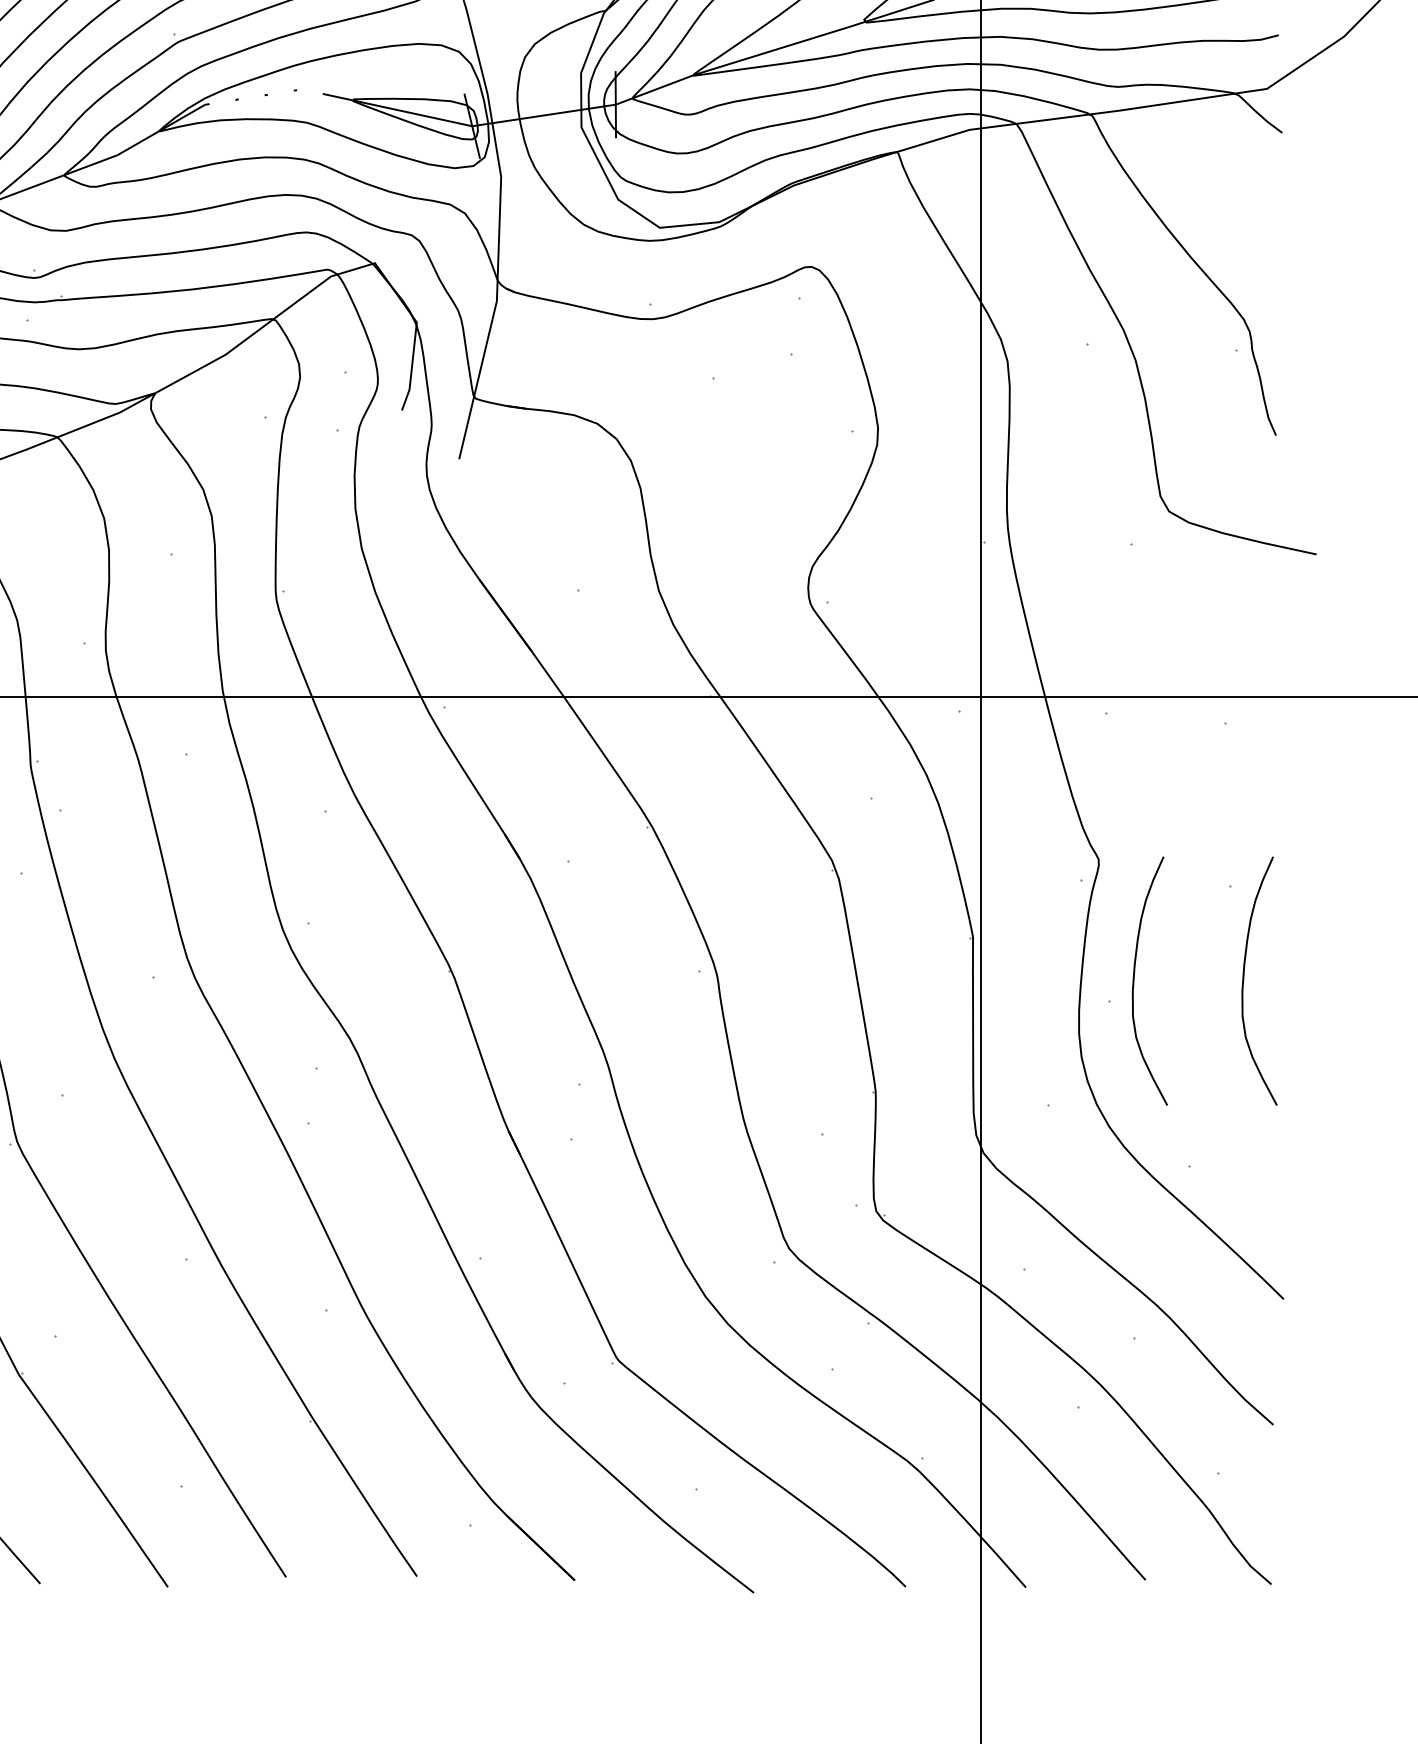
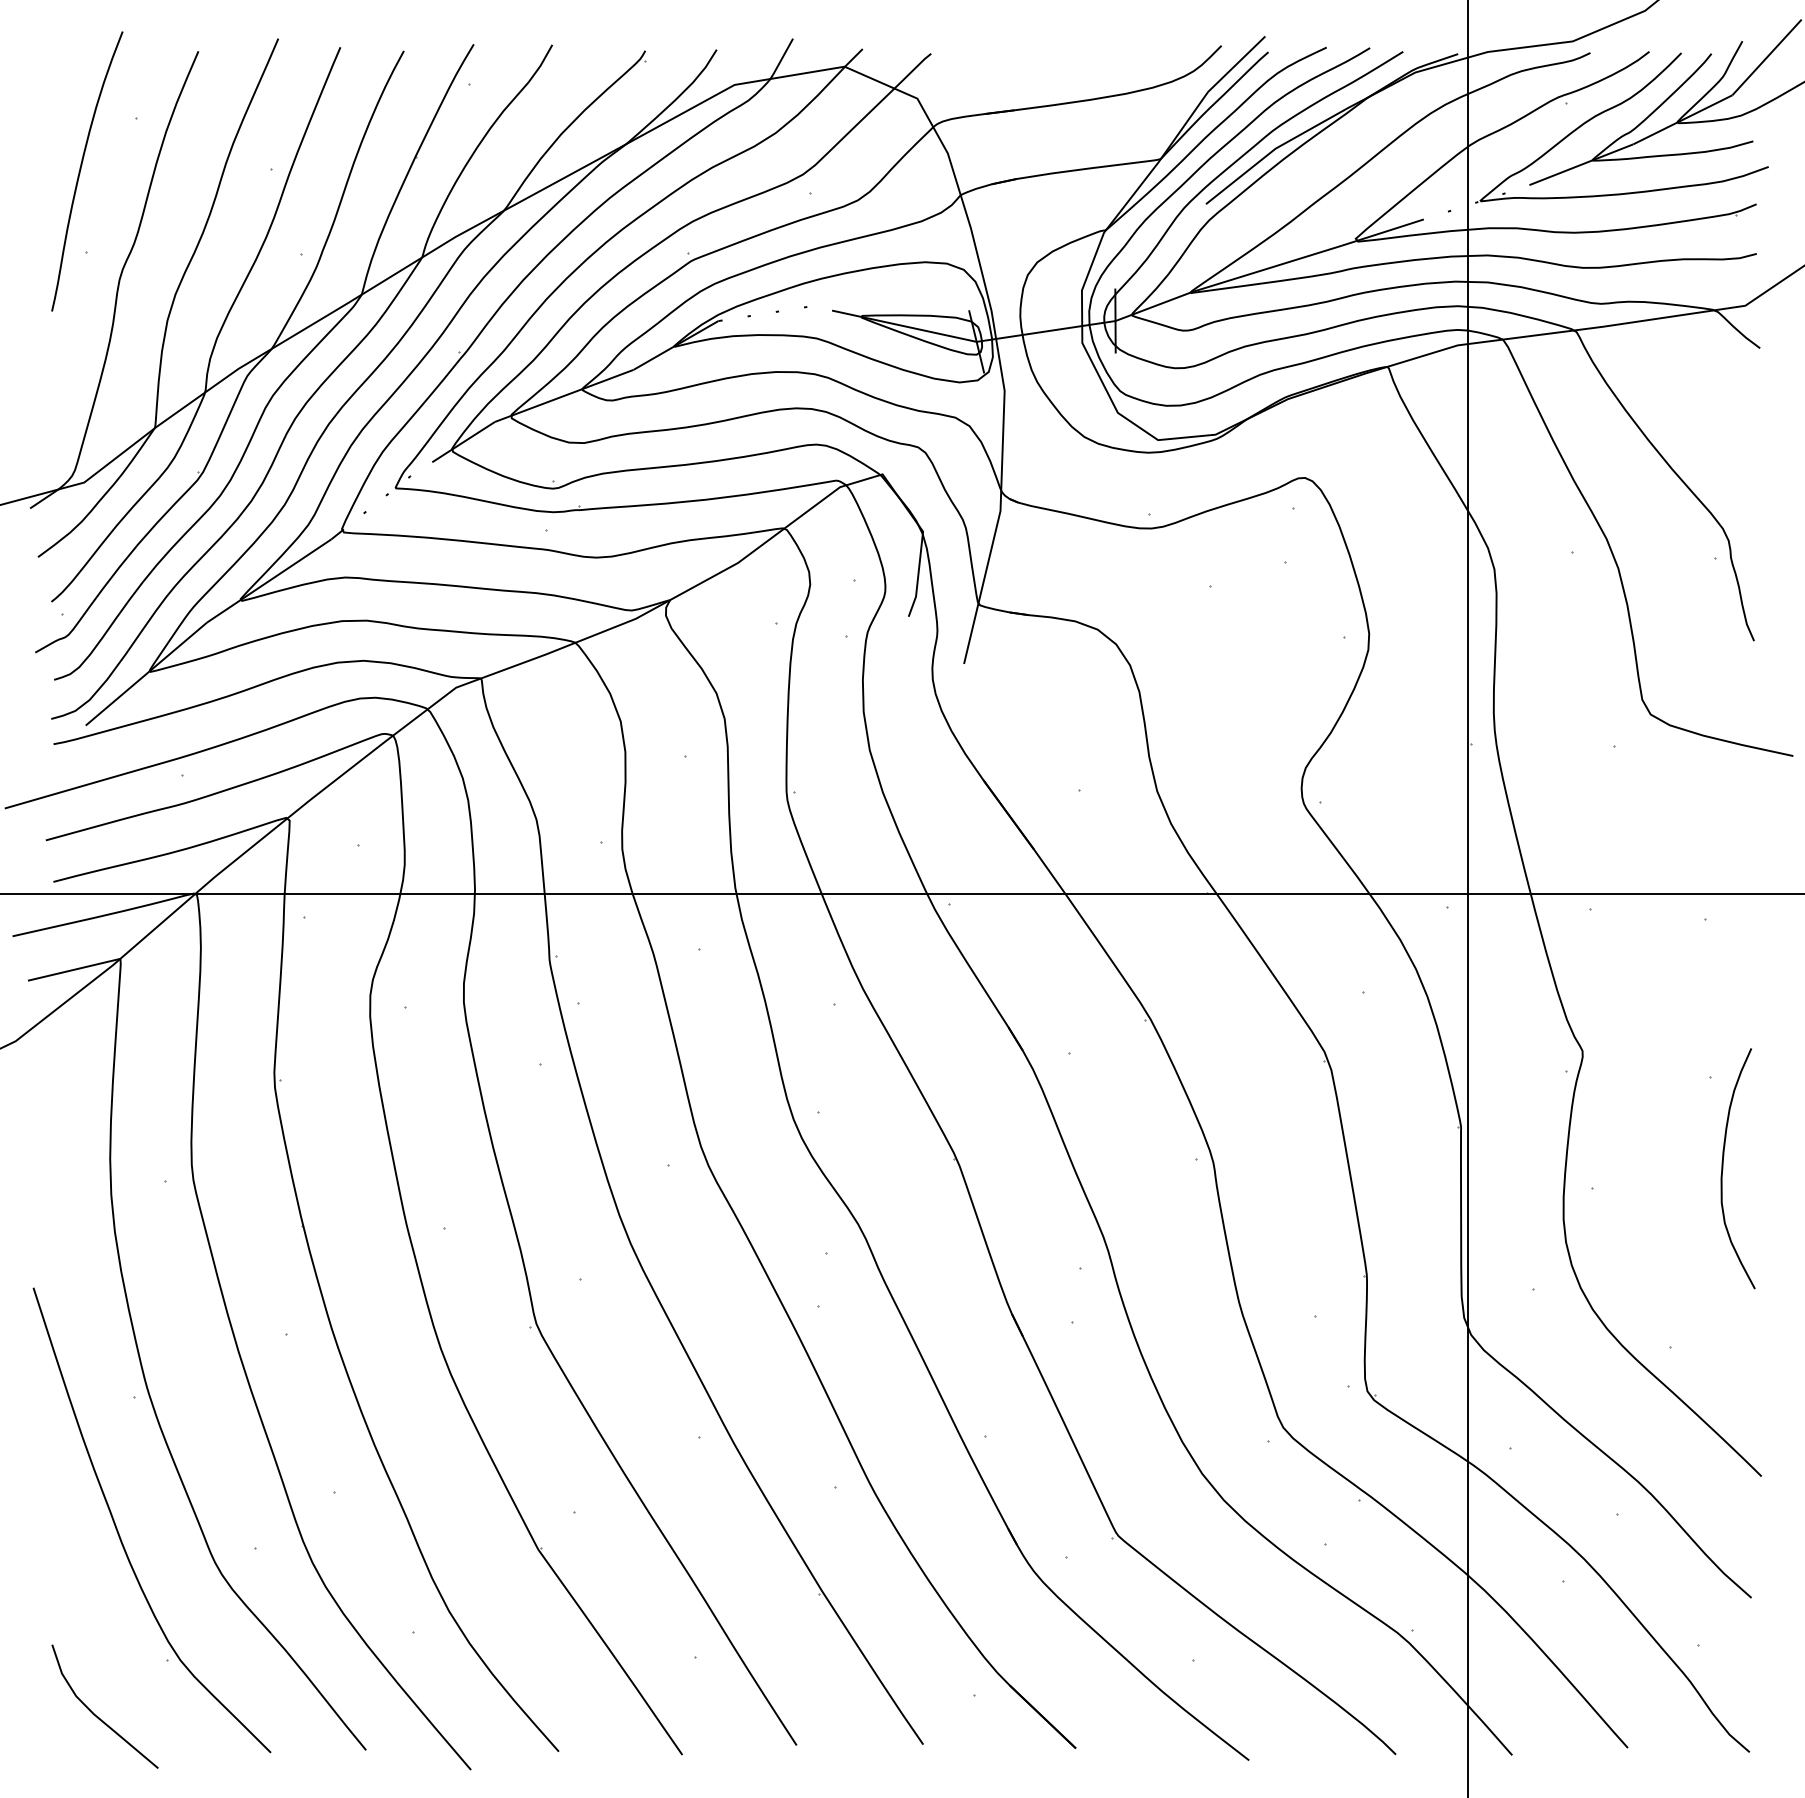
curve: (1134, 980) -> (1617, 1168), removed

